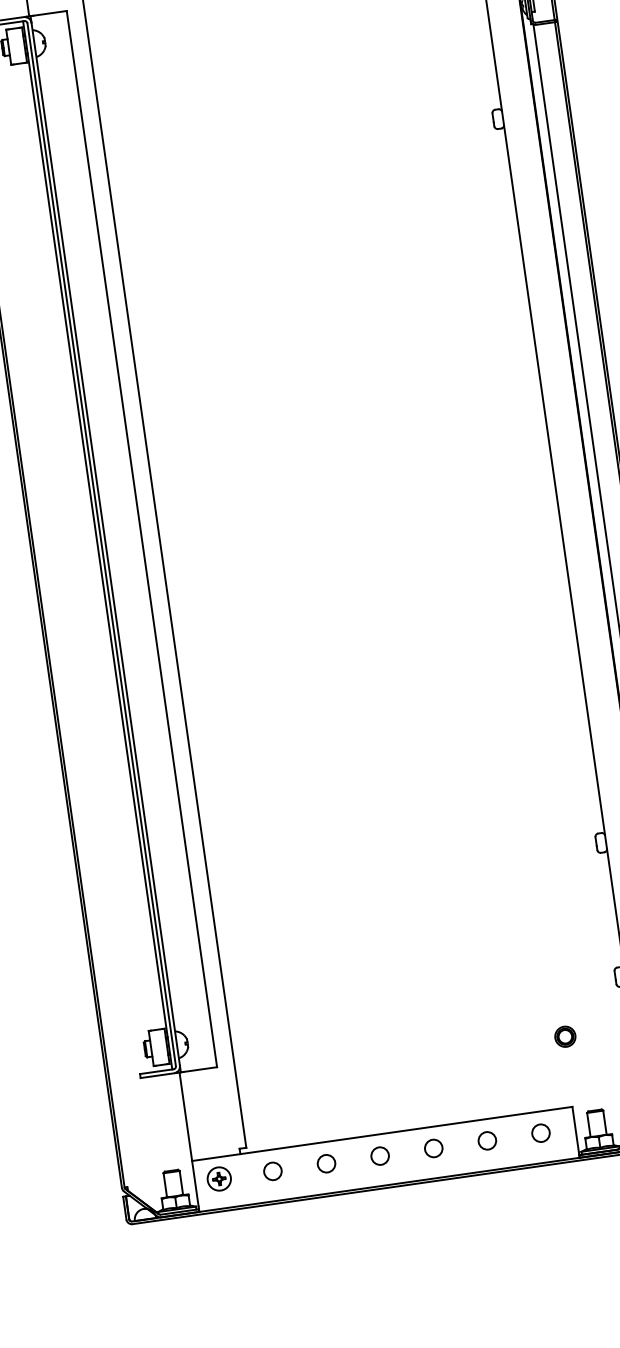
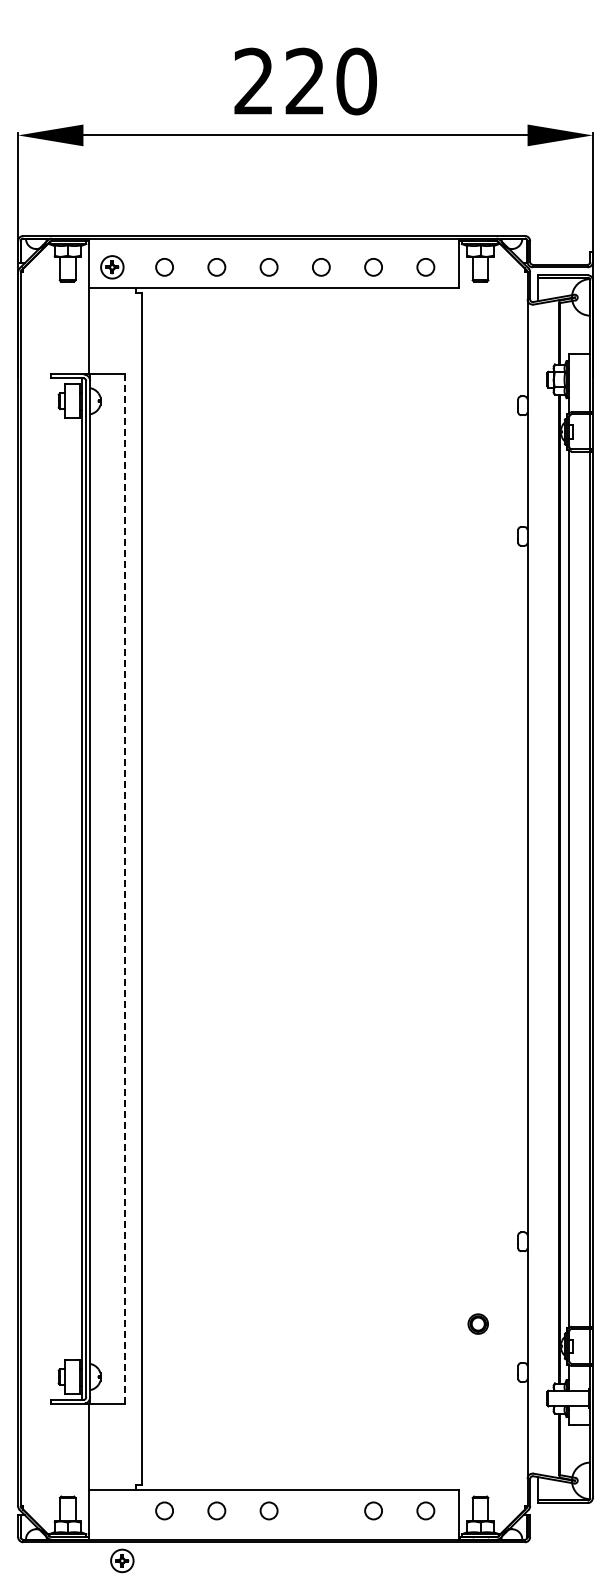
line: (142, 539) -> (125, 889), solid -> dashed
part: (564, 1036) -> (477, 1323), moved
circle: (433, 1148) -> (321, 1510), removed
part: (219, 1178) -> (122, 1560), moved

